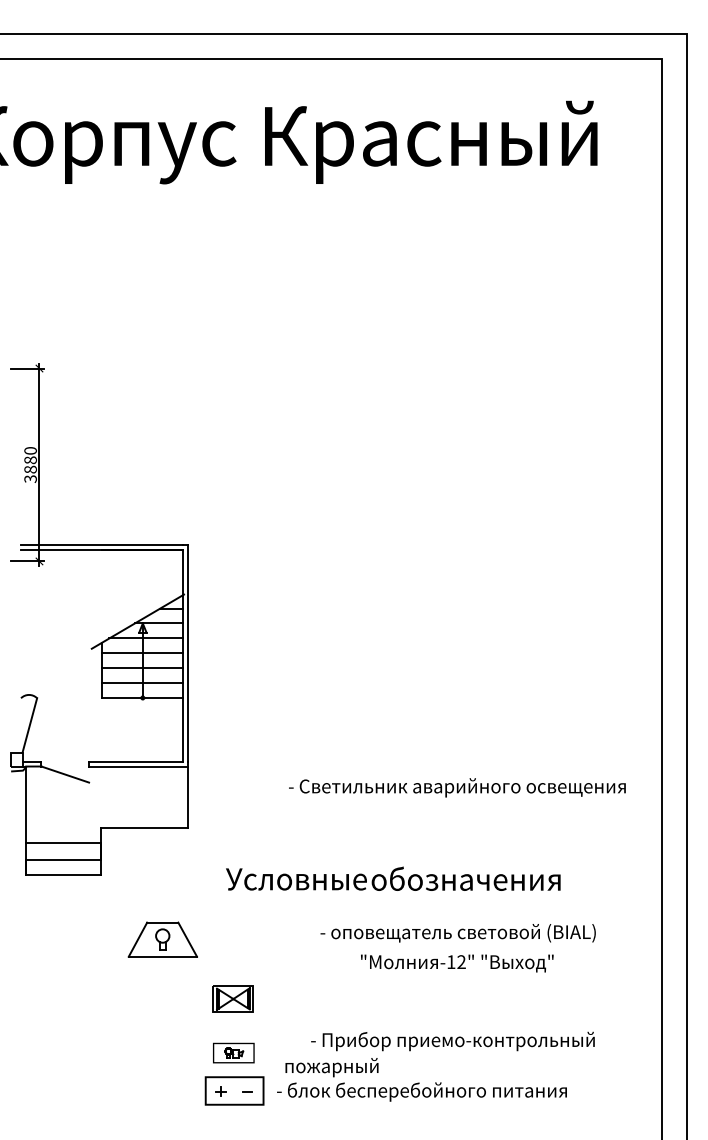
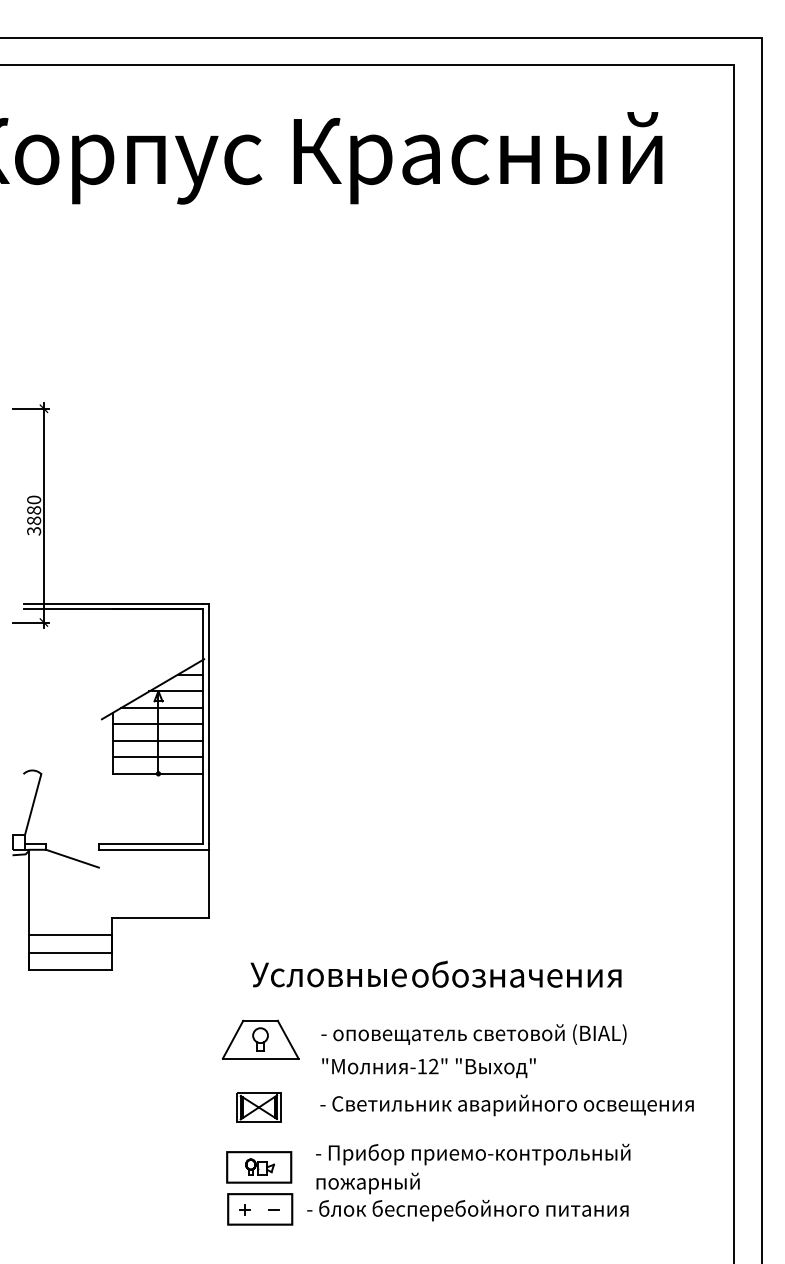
text: (456, 787) -> (506, 1105), moved
text: (457, 933) -> (473, 1034), moved
part: (162, 939) -> (260, 1039), moved
text: (456, 963) -> (428, 1068), moved
text: (453, 1041) -> (473, 1154), moved
part: (233, 1053) -> (259, 1167), size x1.43

